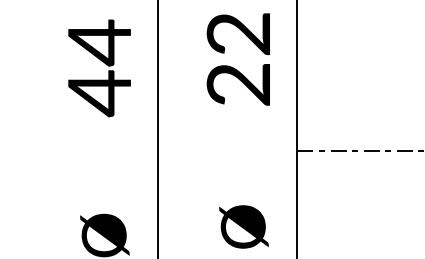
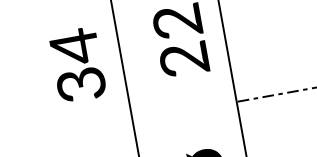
text: (99, 93) -> (81, 85), 44 -> 34

